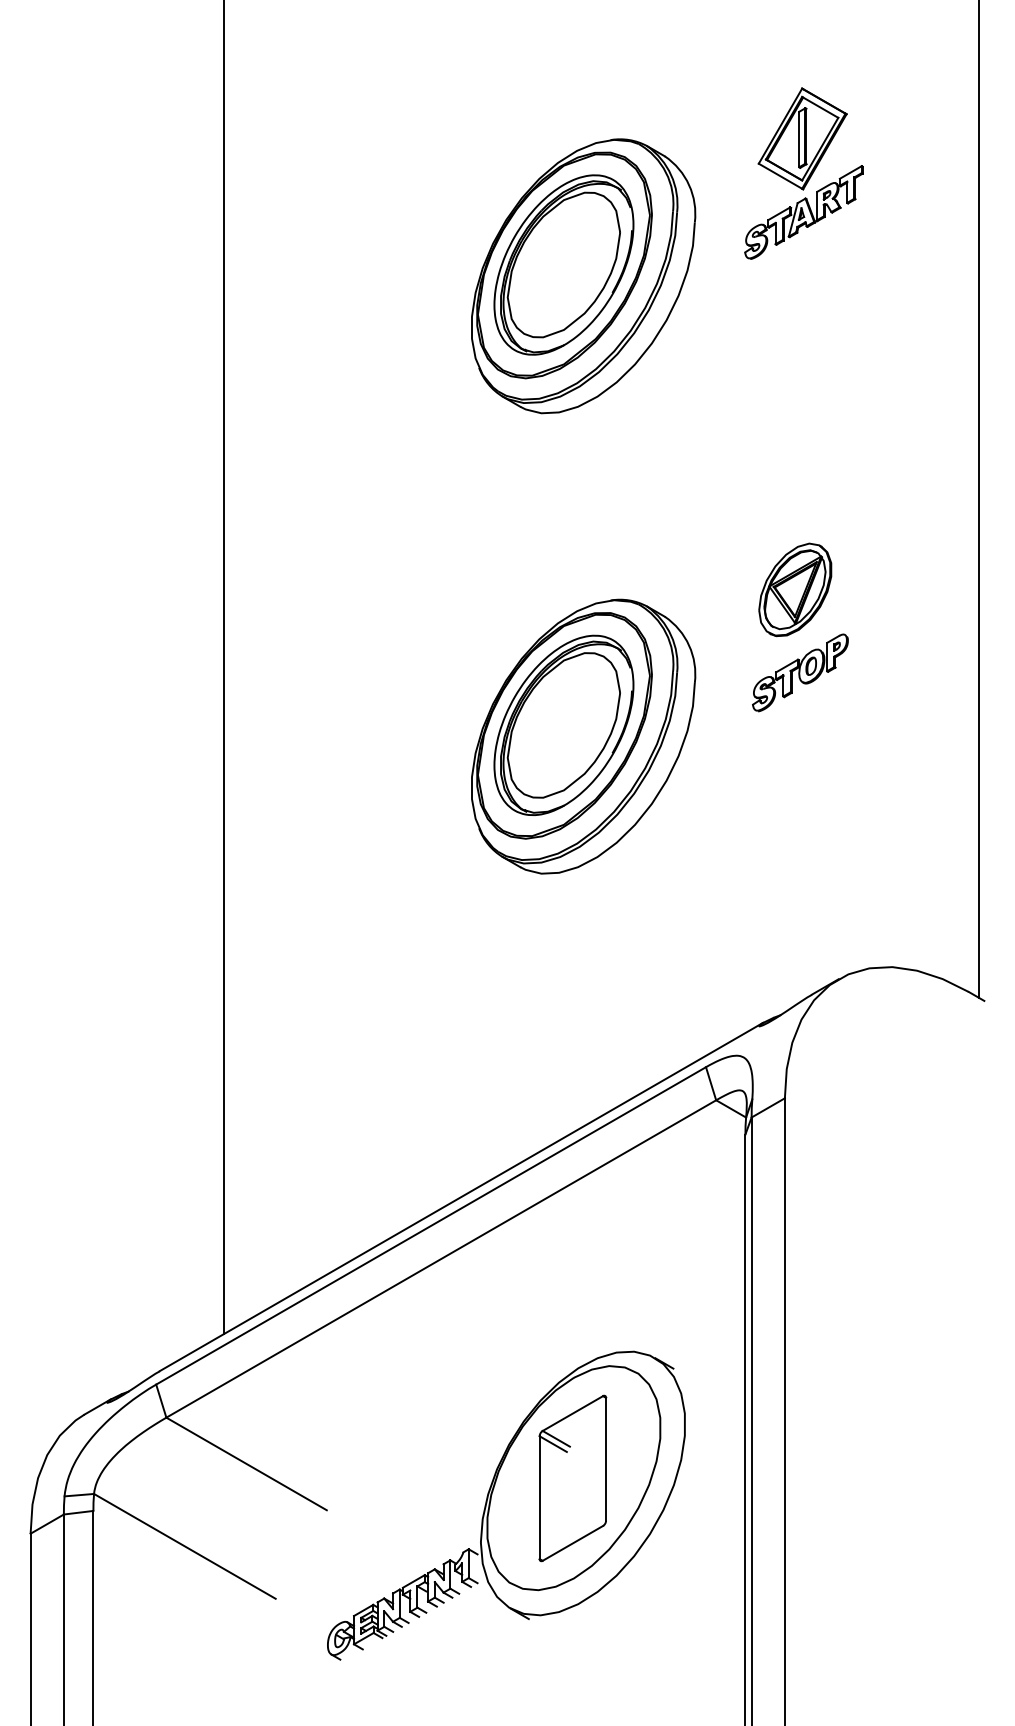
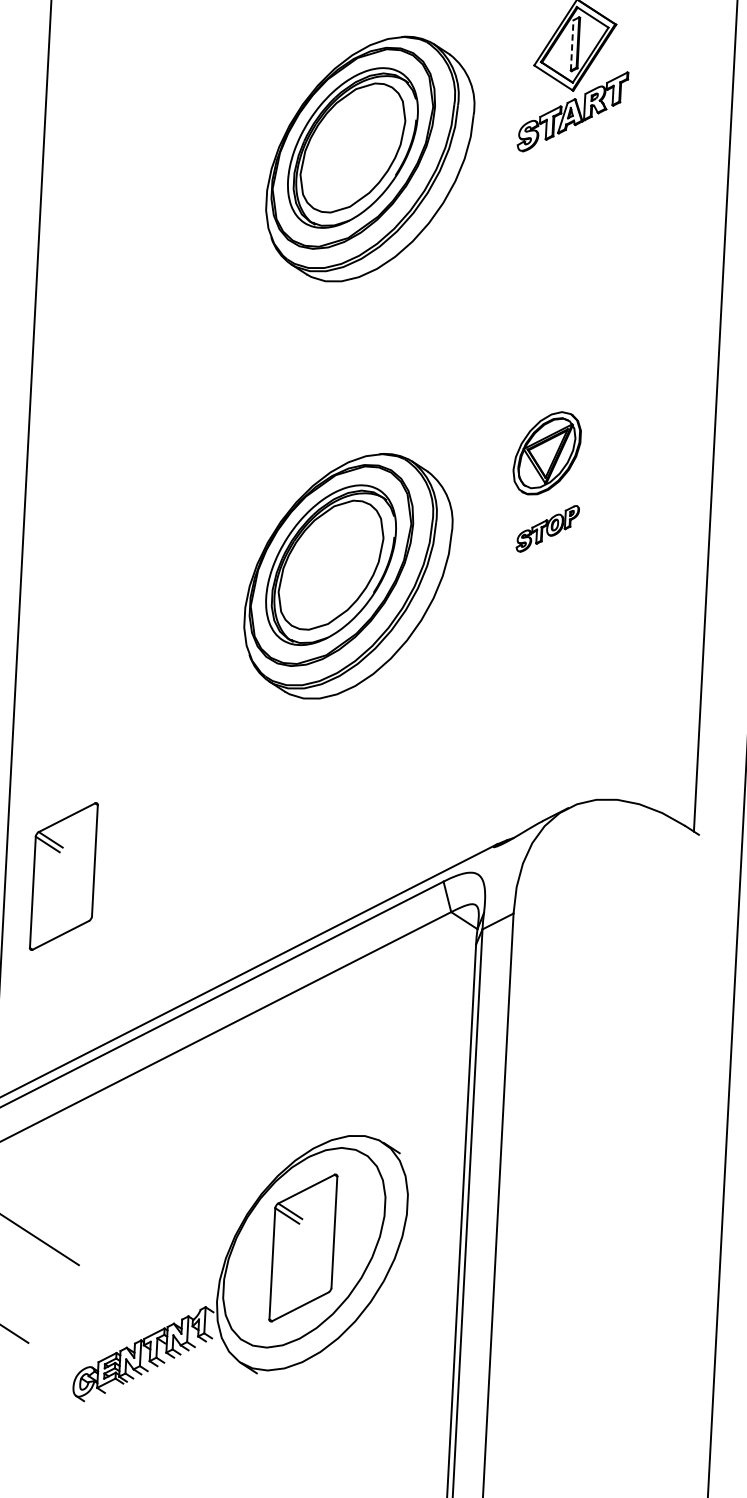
line: (799, 139) -> (572, 45), solid -> dashed
part: (800, 672) -> (547, 528), size x0.7
part: (287, 1083) -> (63, 876), added

